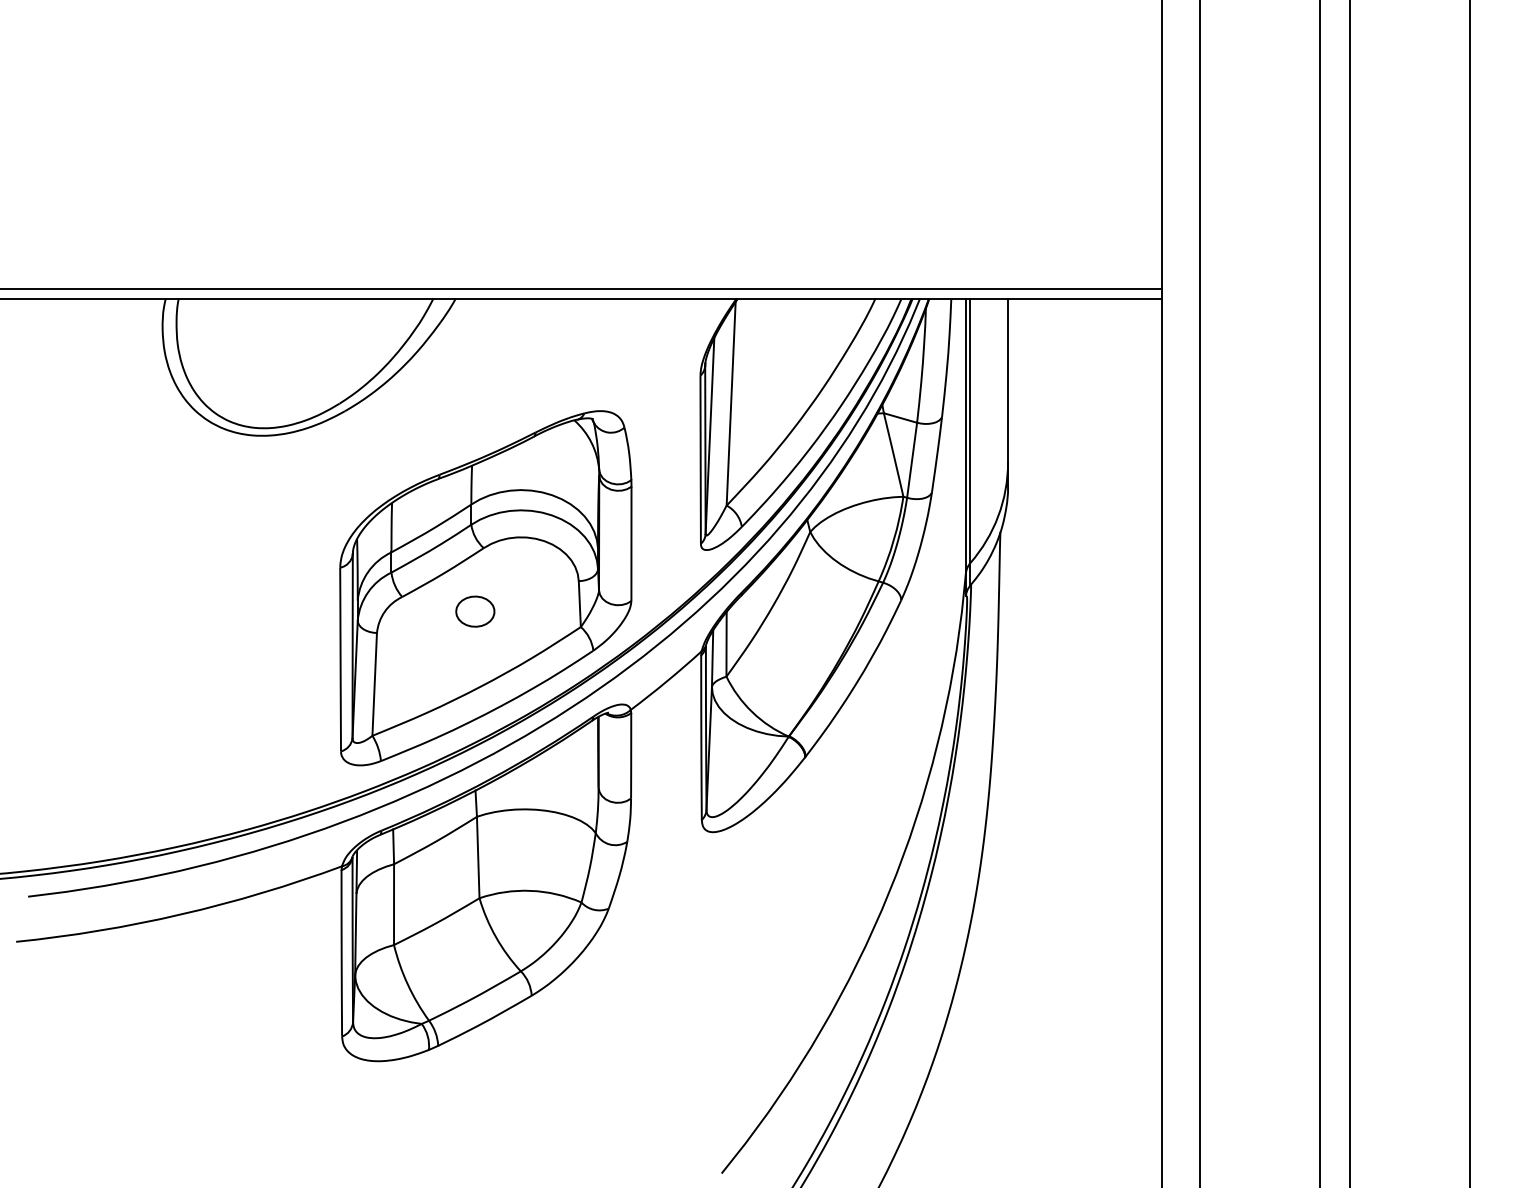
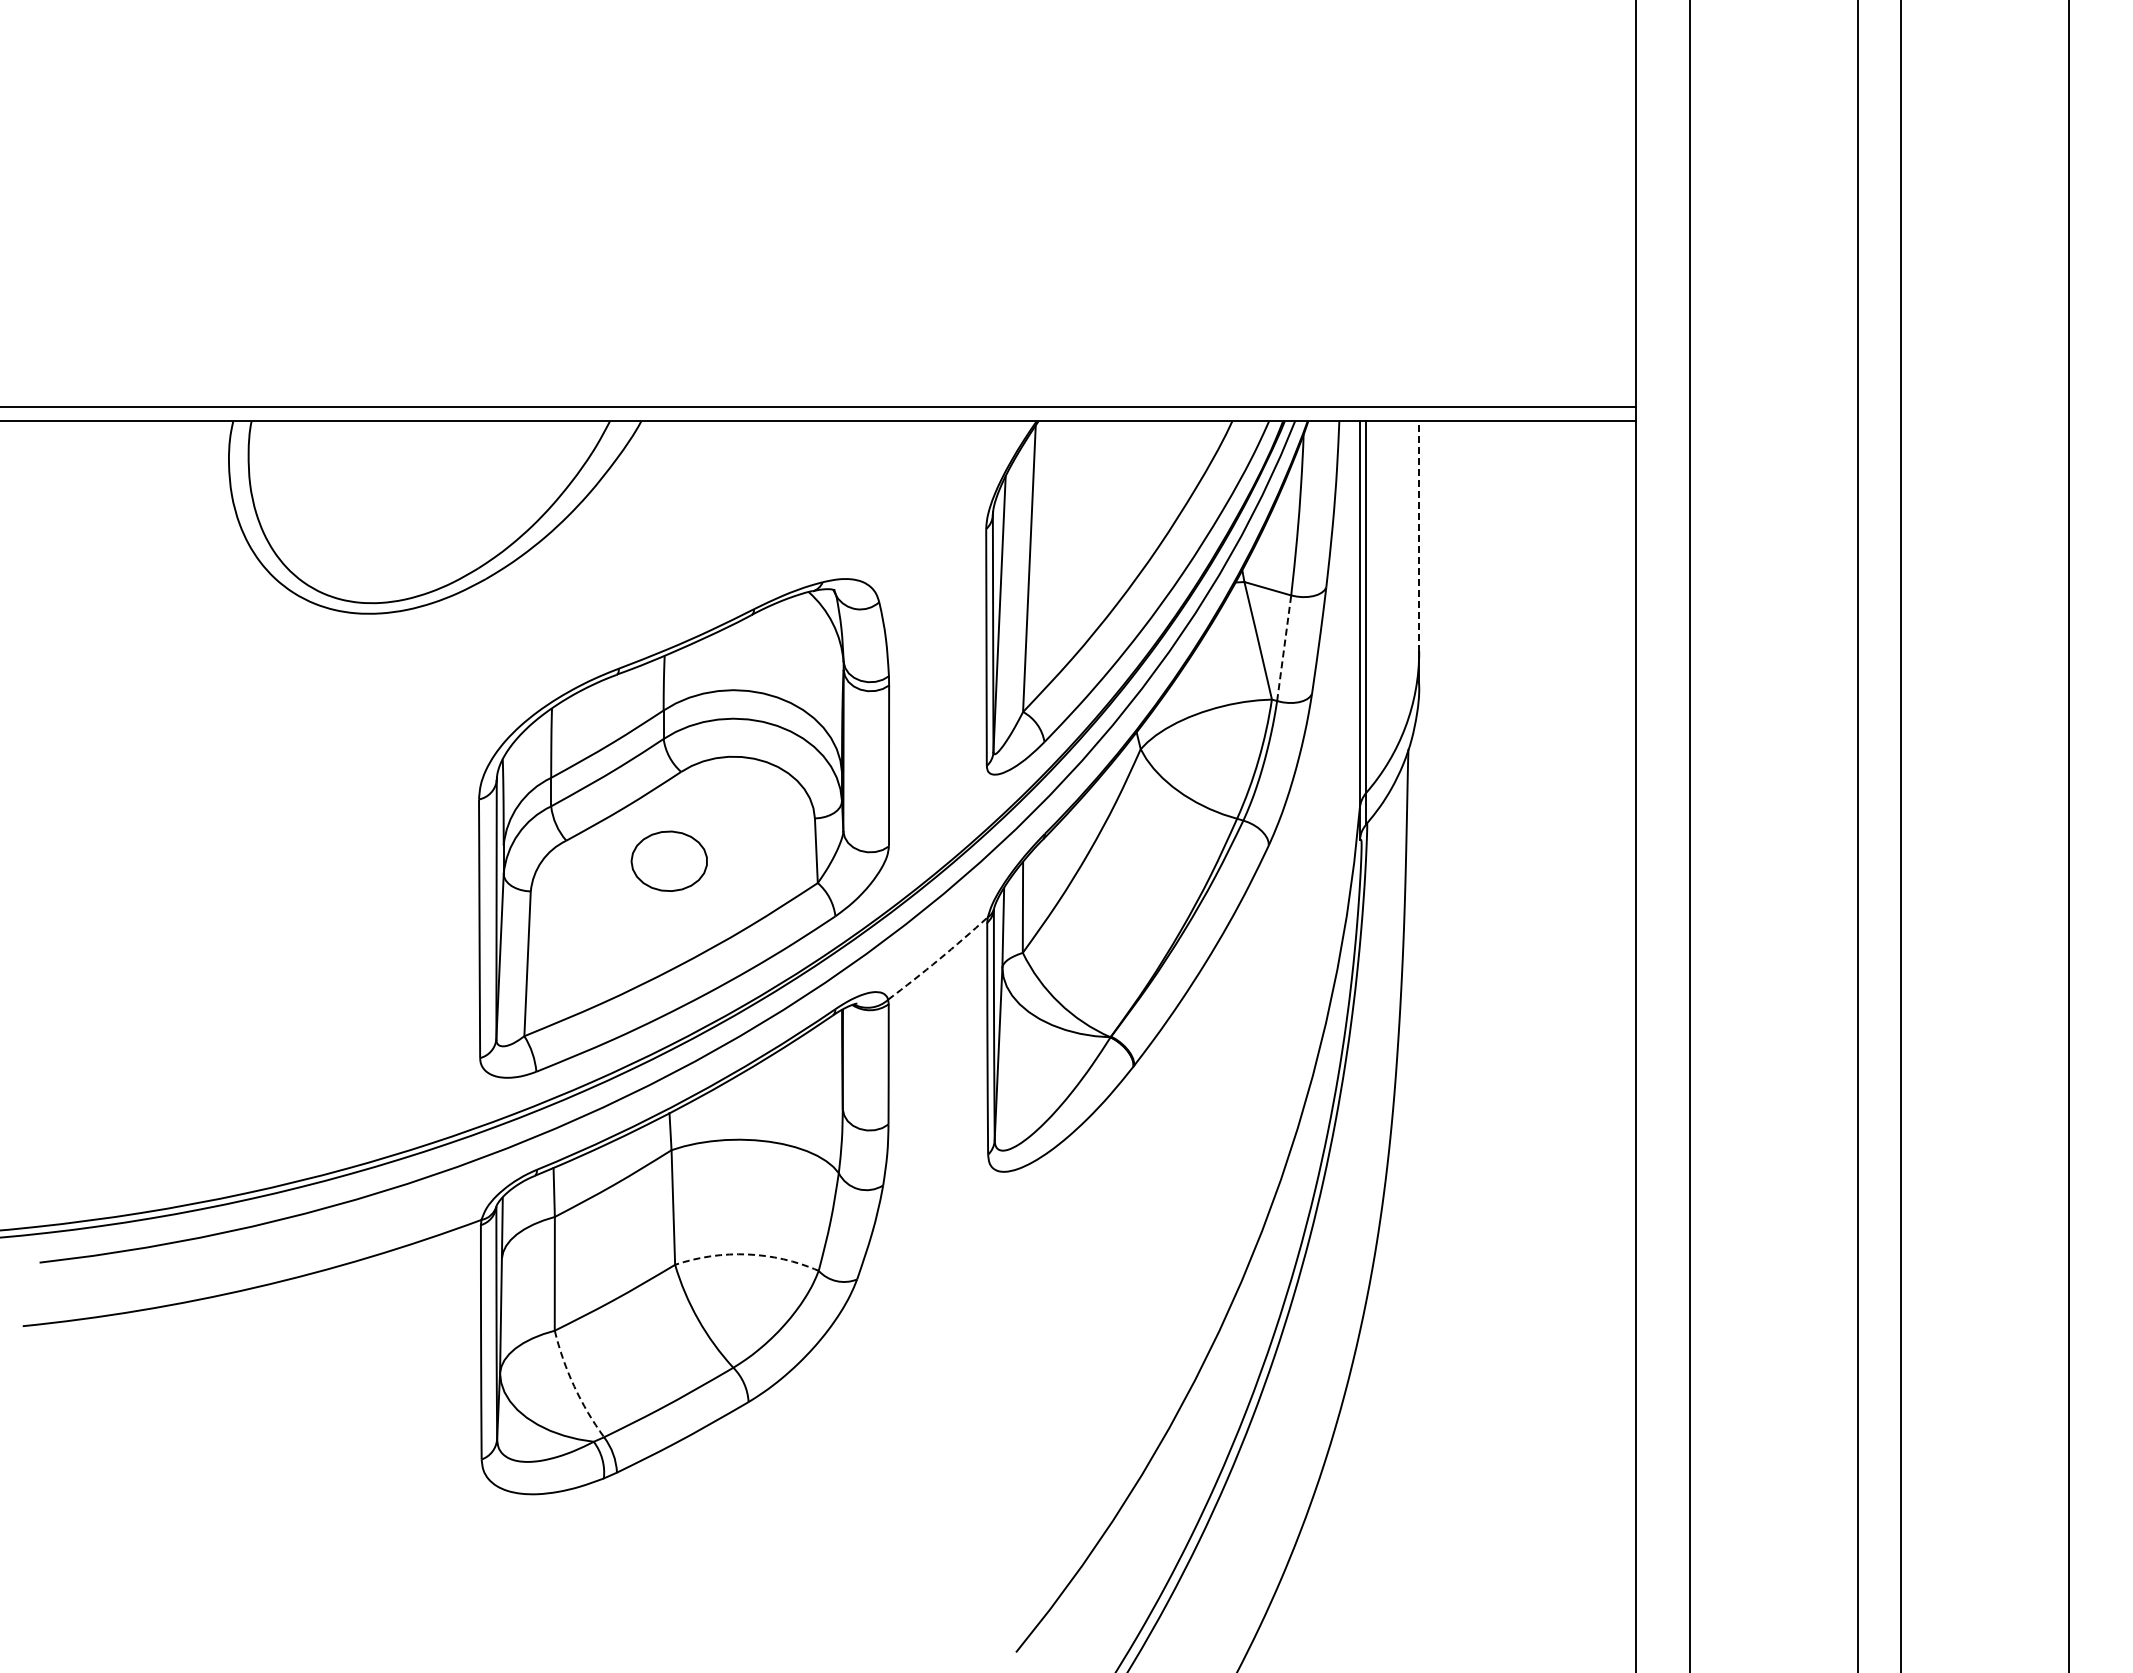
line: (1008, 380) -> (1419, 535), solid -> dashed
line: (912, 459) -> (1284, 647), solid -> dashed
part: (474, 611) -> (668, 861), size x1.4
arc: (666, 681) -> (938, 959), solid -> dashed
arc: (530, 890) -> (747, 1254), solid -> dashed
arc: (408, 984) -> (574, 1386), solid -> dashed

